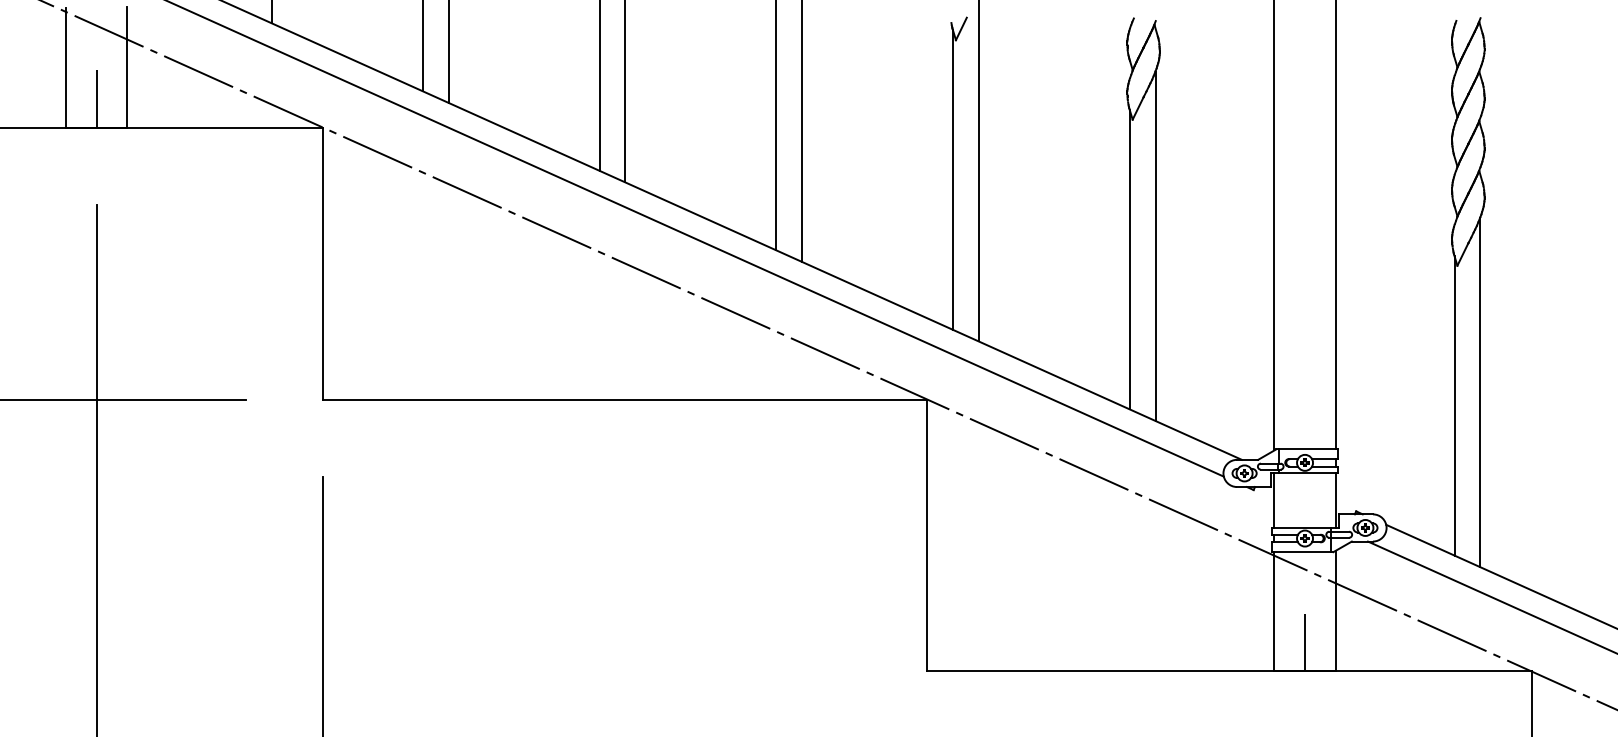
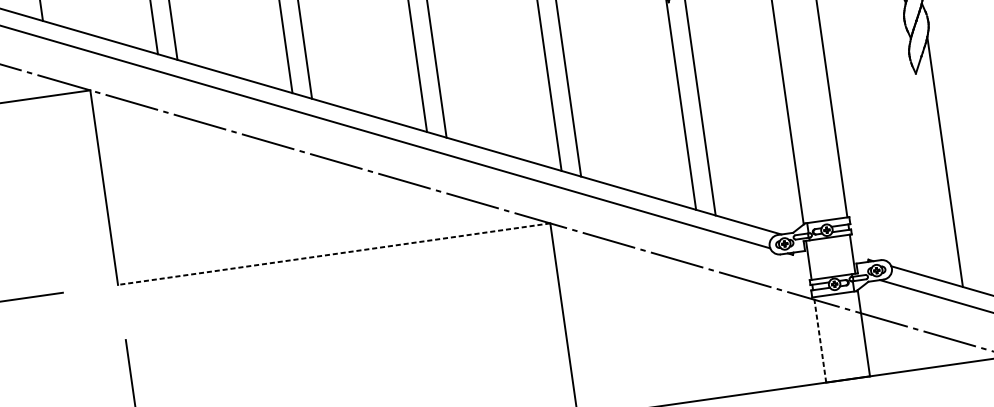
line: (624, 399) -> (333, 254), solid -> dashed
line: (1454, 405) -> (928, 173), removed
line: (1274, 611) -> (820, 339), solid -> dashed
line: (1305, 642) -> (845, 358), removed

